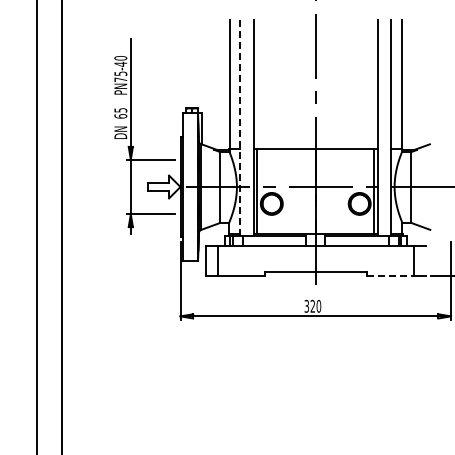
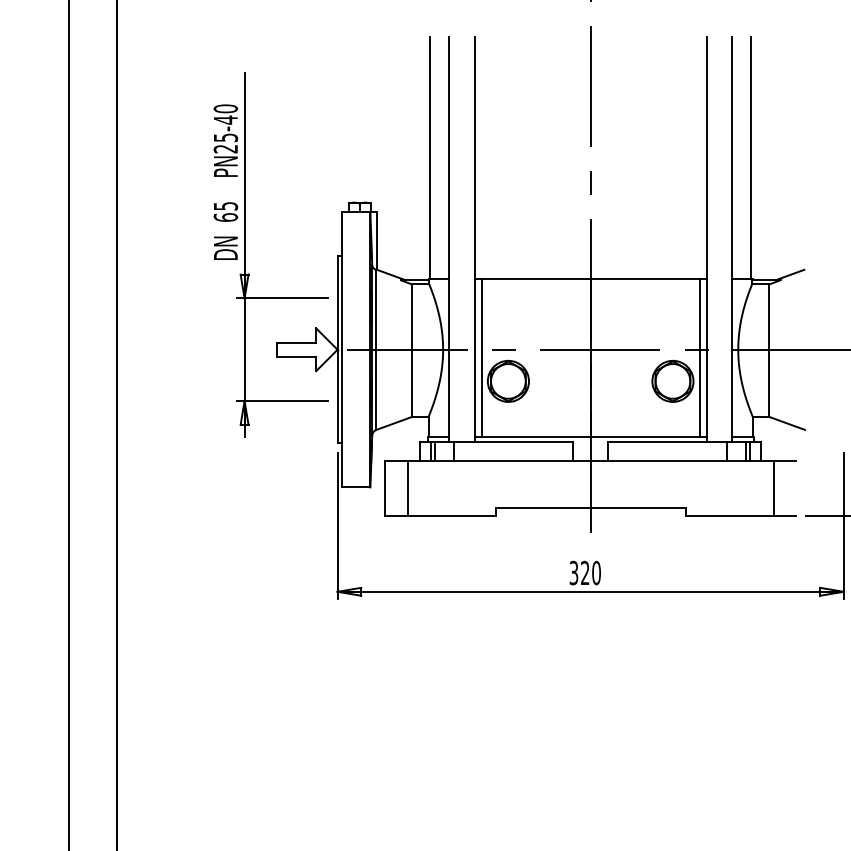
text: (120, 79) -> (225, 148), PN75-40 -> PN25-40
line: (240, 128) -> (449, 240), dashed -> solid
line: (390, 275) -> (730, 515), dashed -> solid

